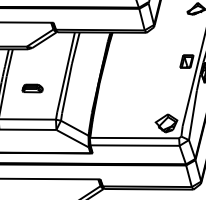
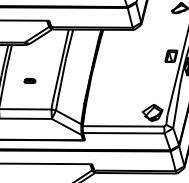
part: (32, 87) -> (29, 80), size x0.6

